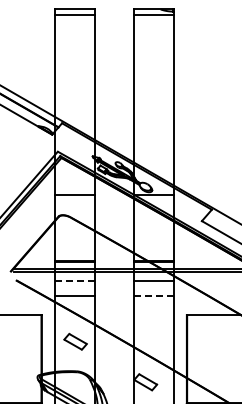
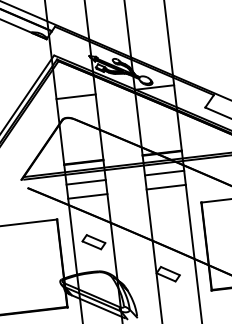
line: (74, 281) -> (85, 182), dashed -> solid
line: (153, 295) -> (165, 187), dashed -> solid

